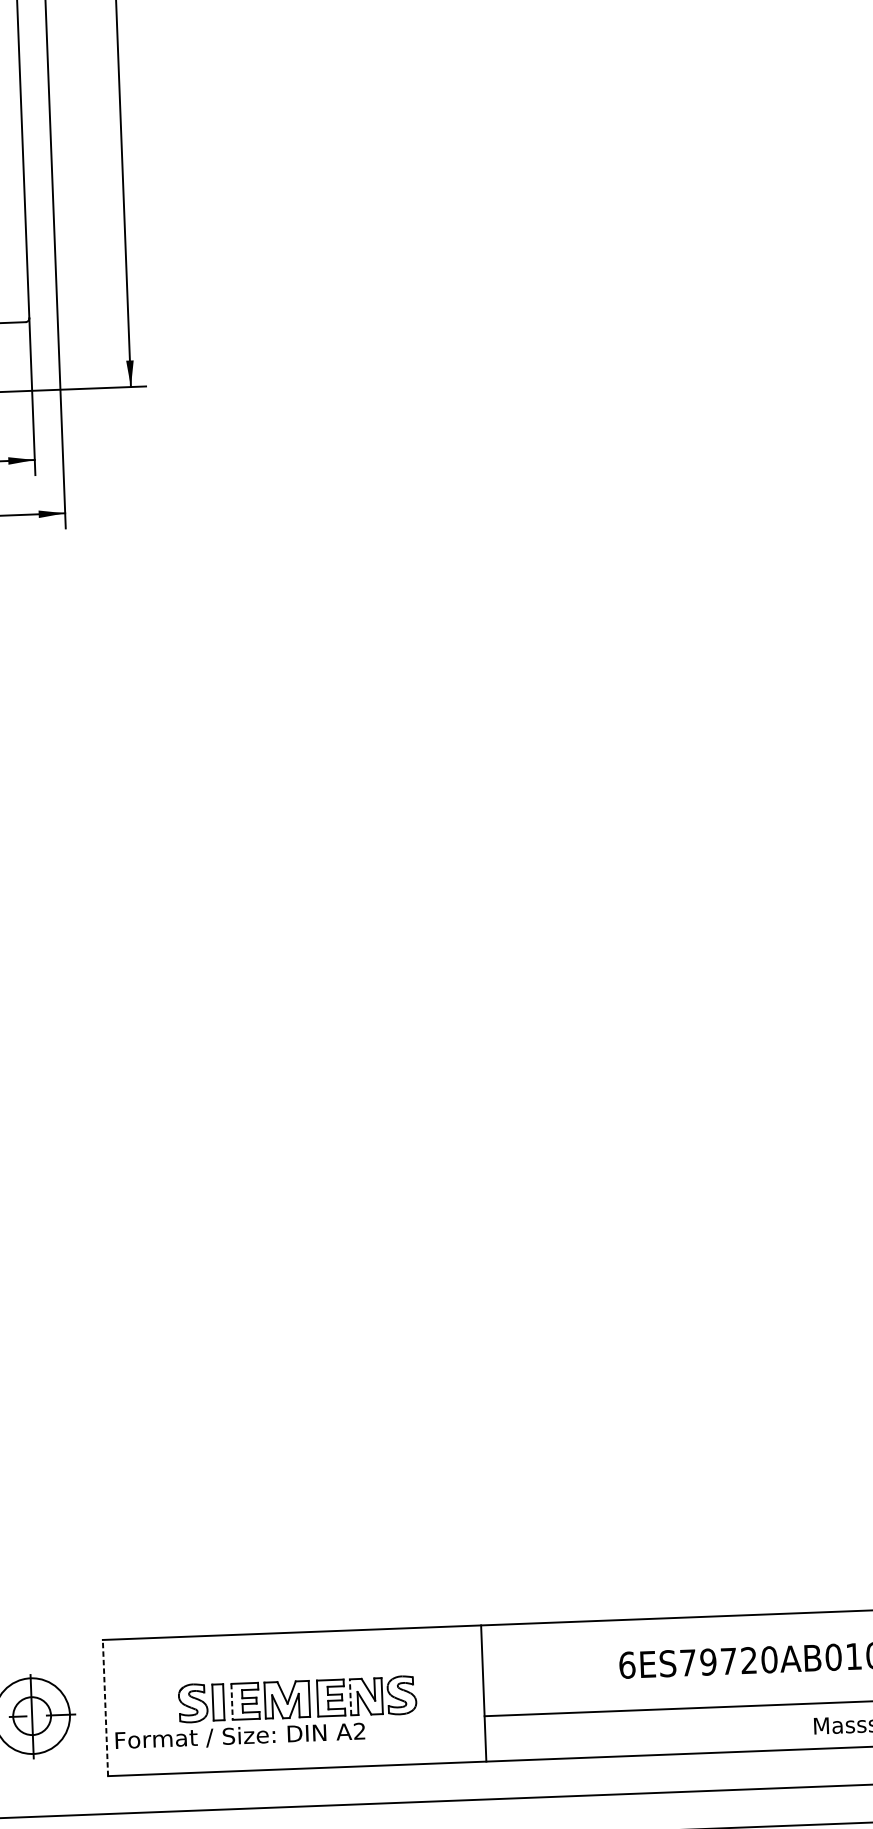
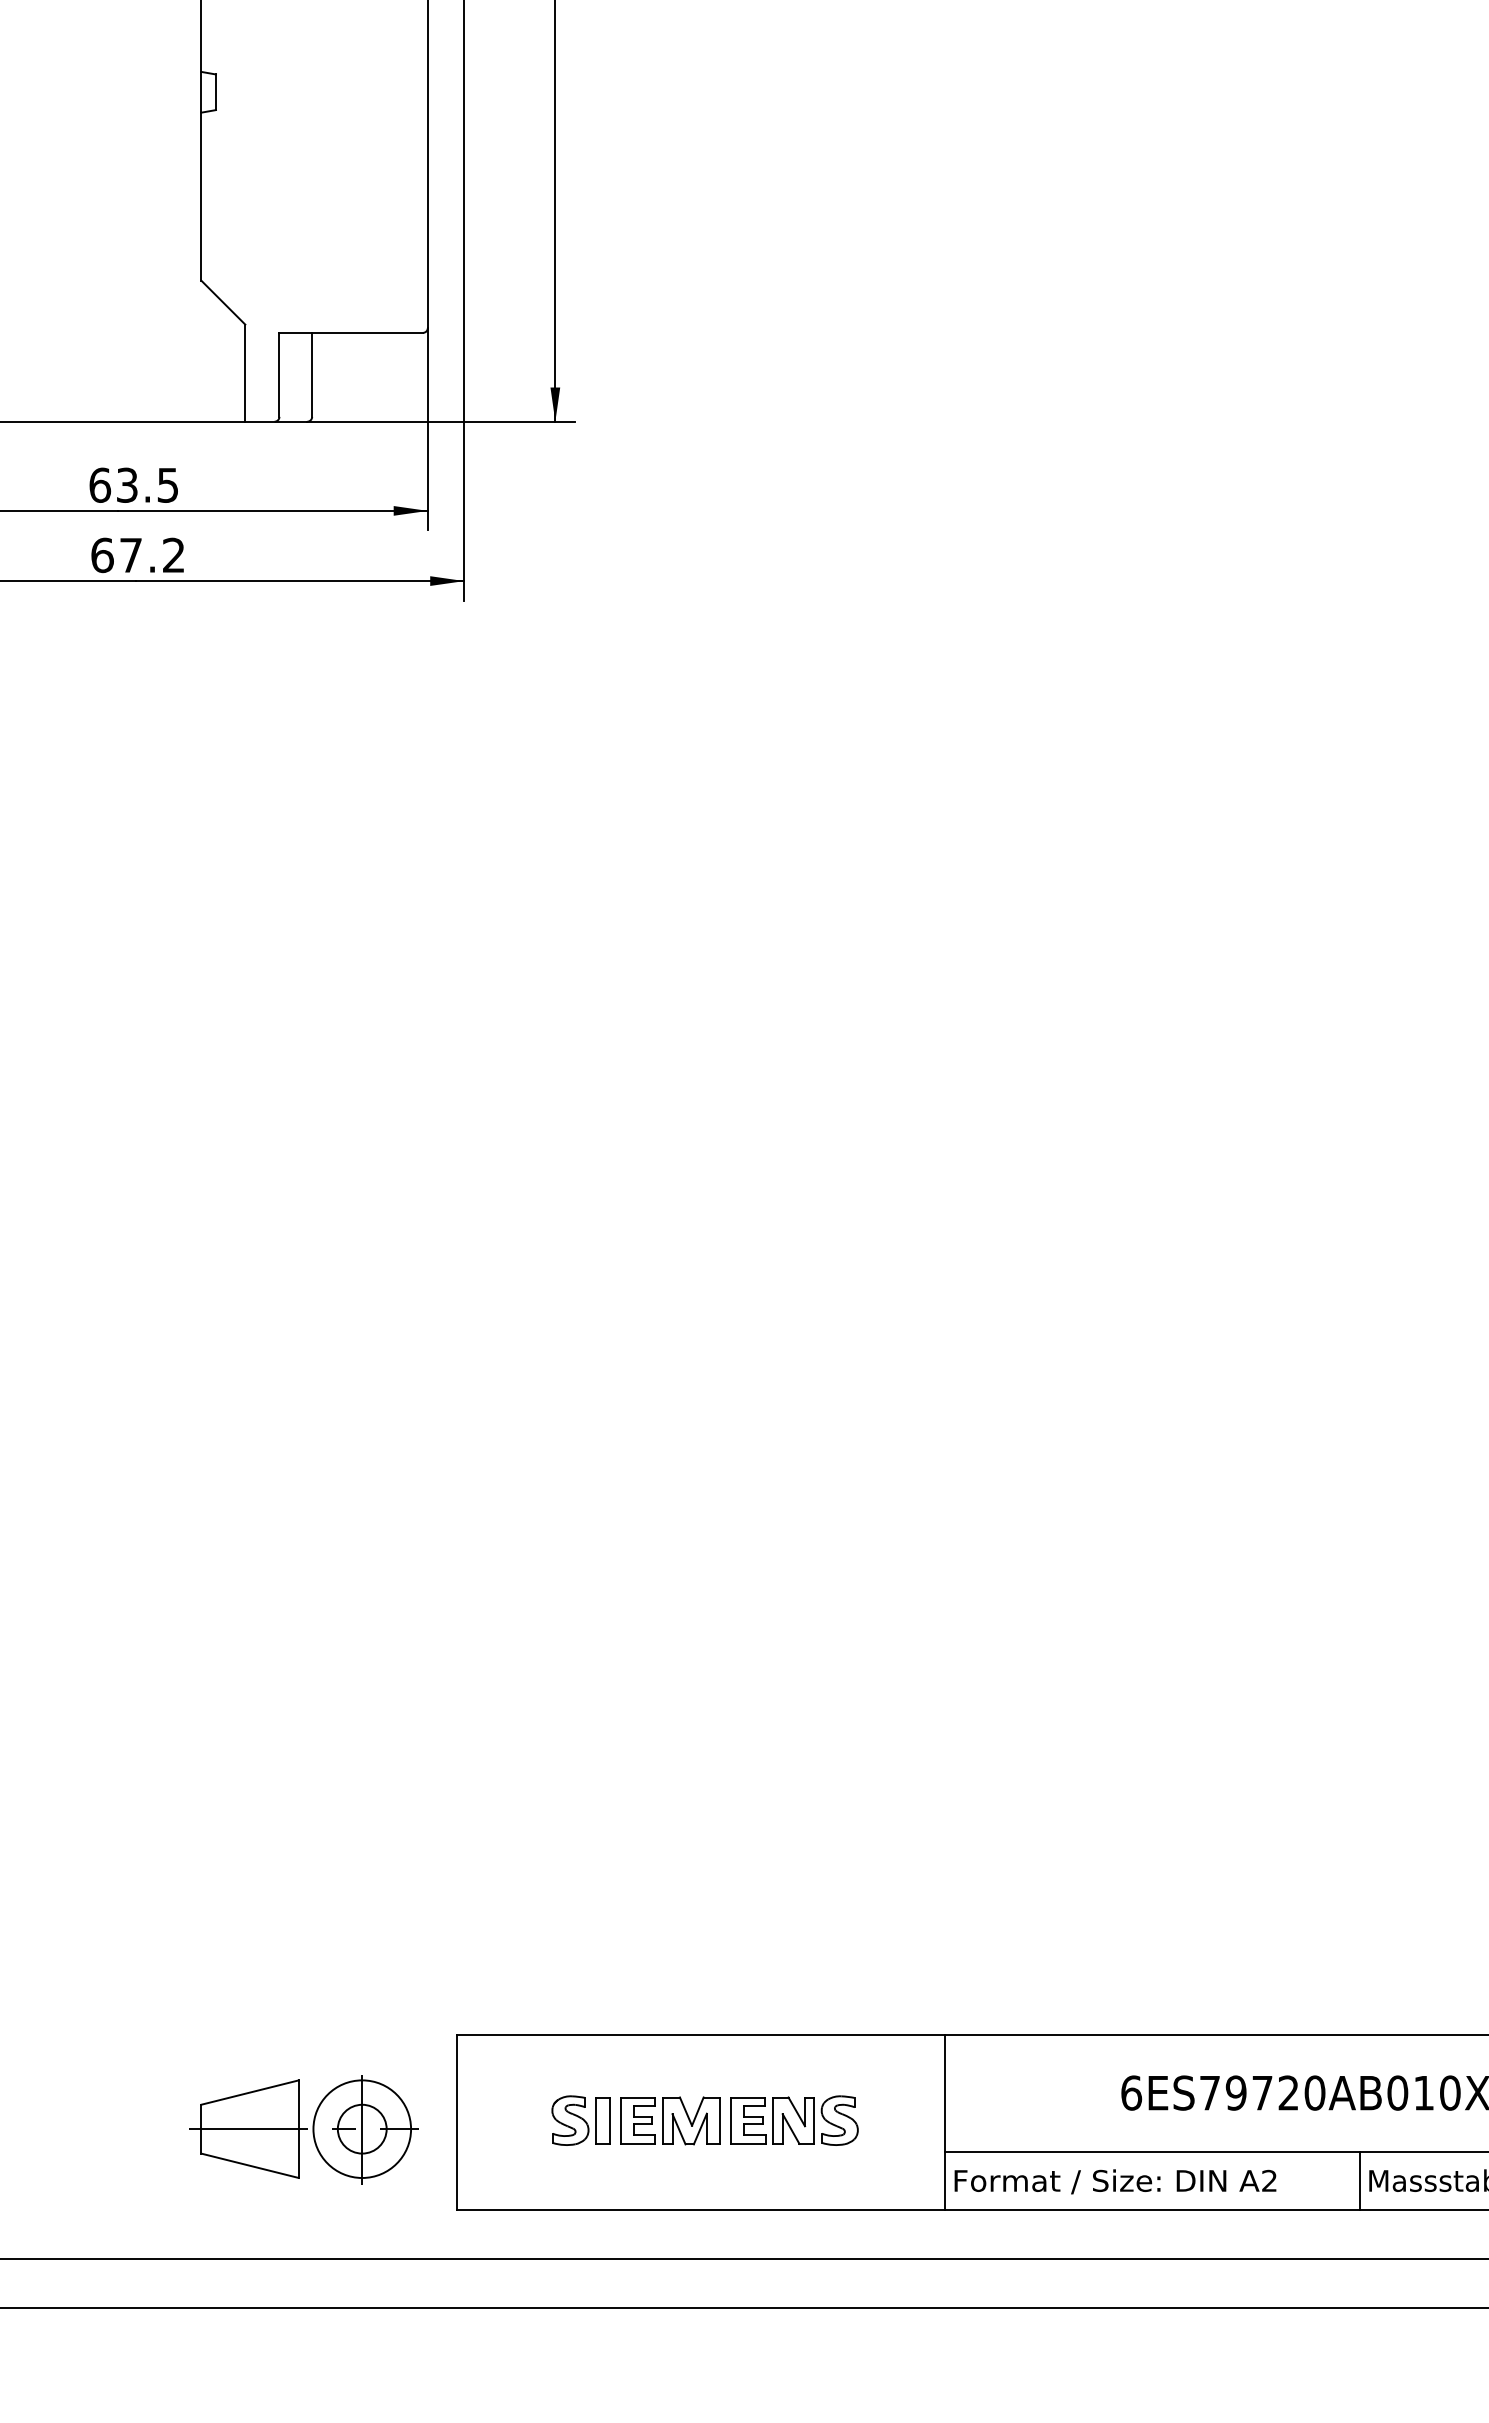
line: (350, 1697) -> (773, 2120), dashed -> solid
line: (232, 1702) -> (620, 2121), dashed -> solid
line: (105, 1708) -> (457, 2122), dashed -> solid
line: (807, 1726) -> (1360, 2180), added
text: (240, 1736) -> (1115, 2181), moved

